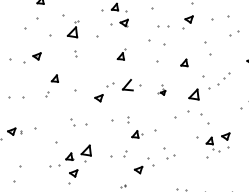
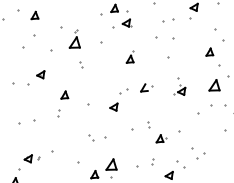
part: (184, 62) -> (209, 51), moved
part: (131, 84) -> (145, 87), size x0.62
part: (161, 89) -> (178, 86), size x1.67

